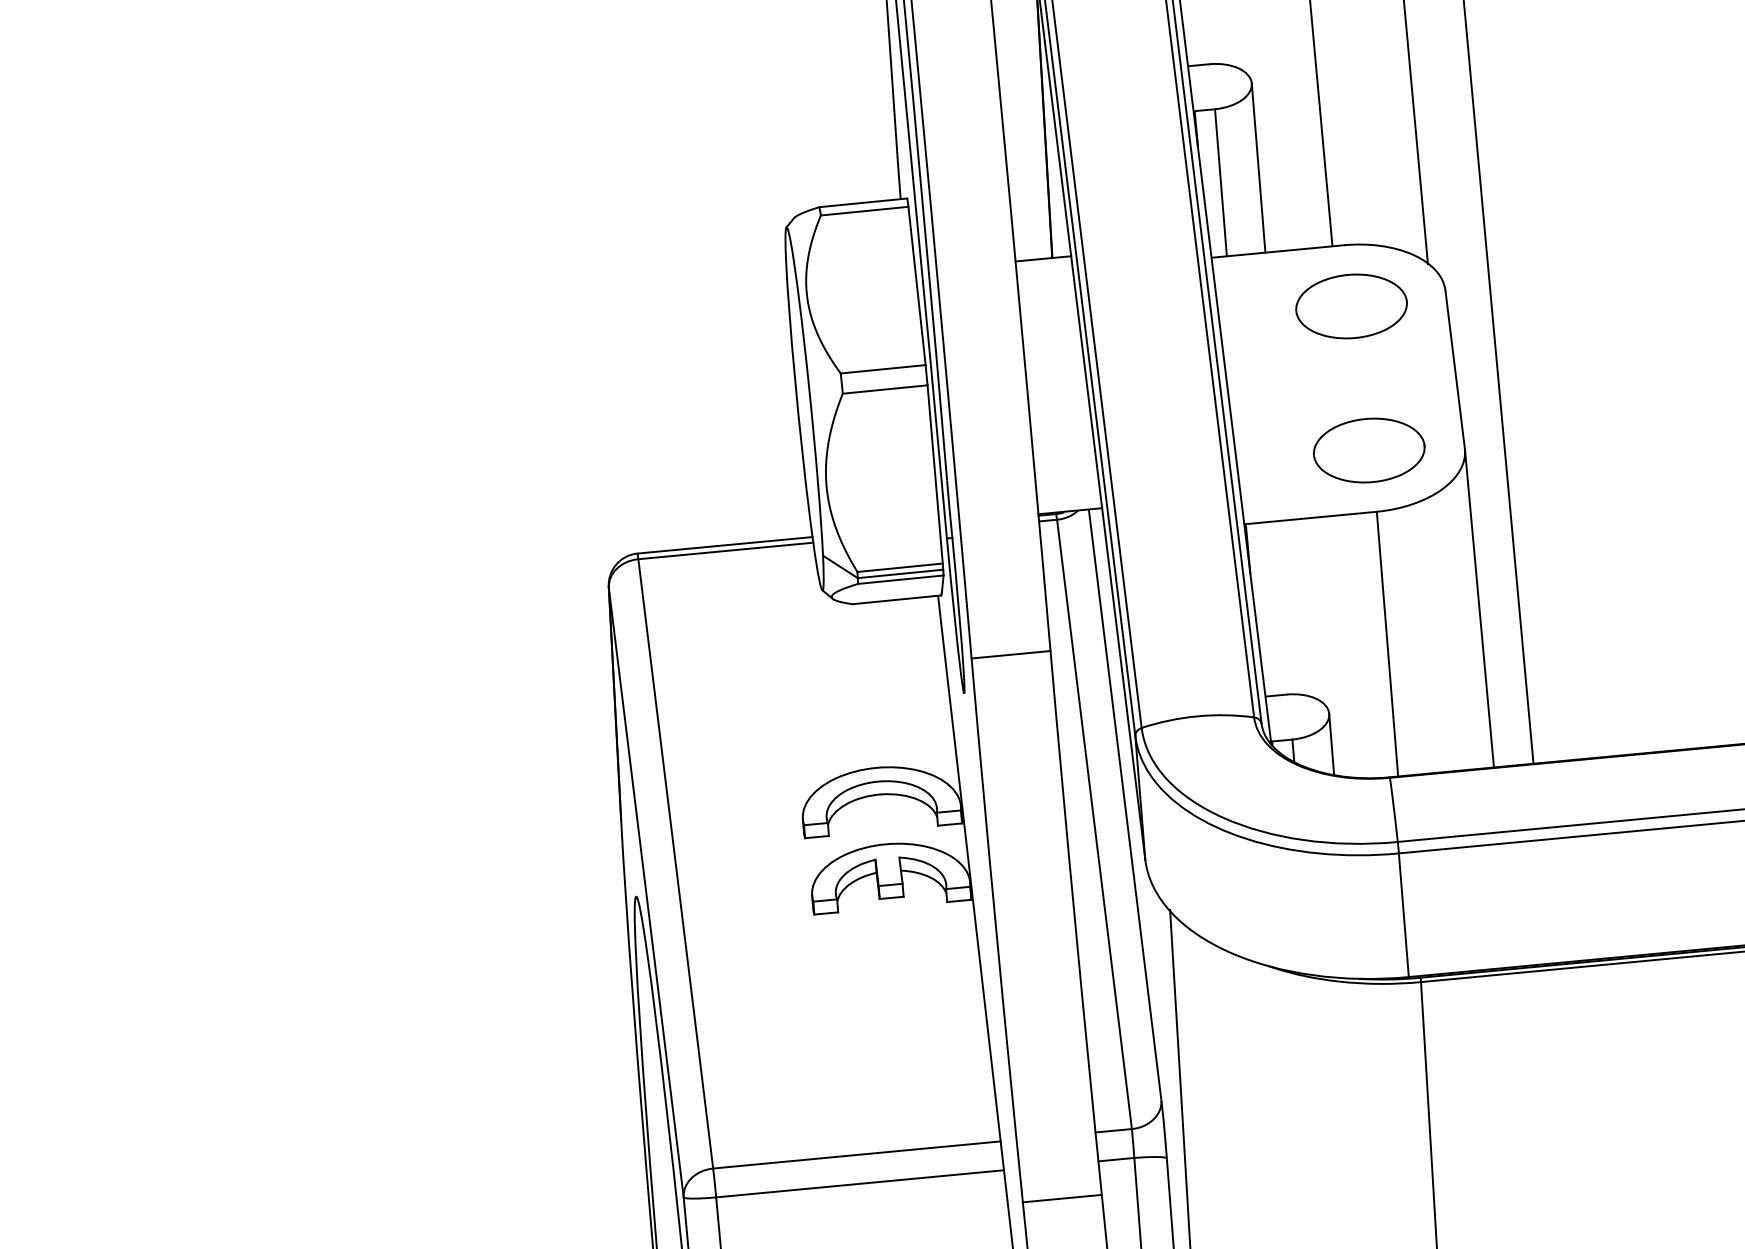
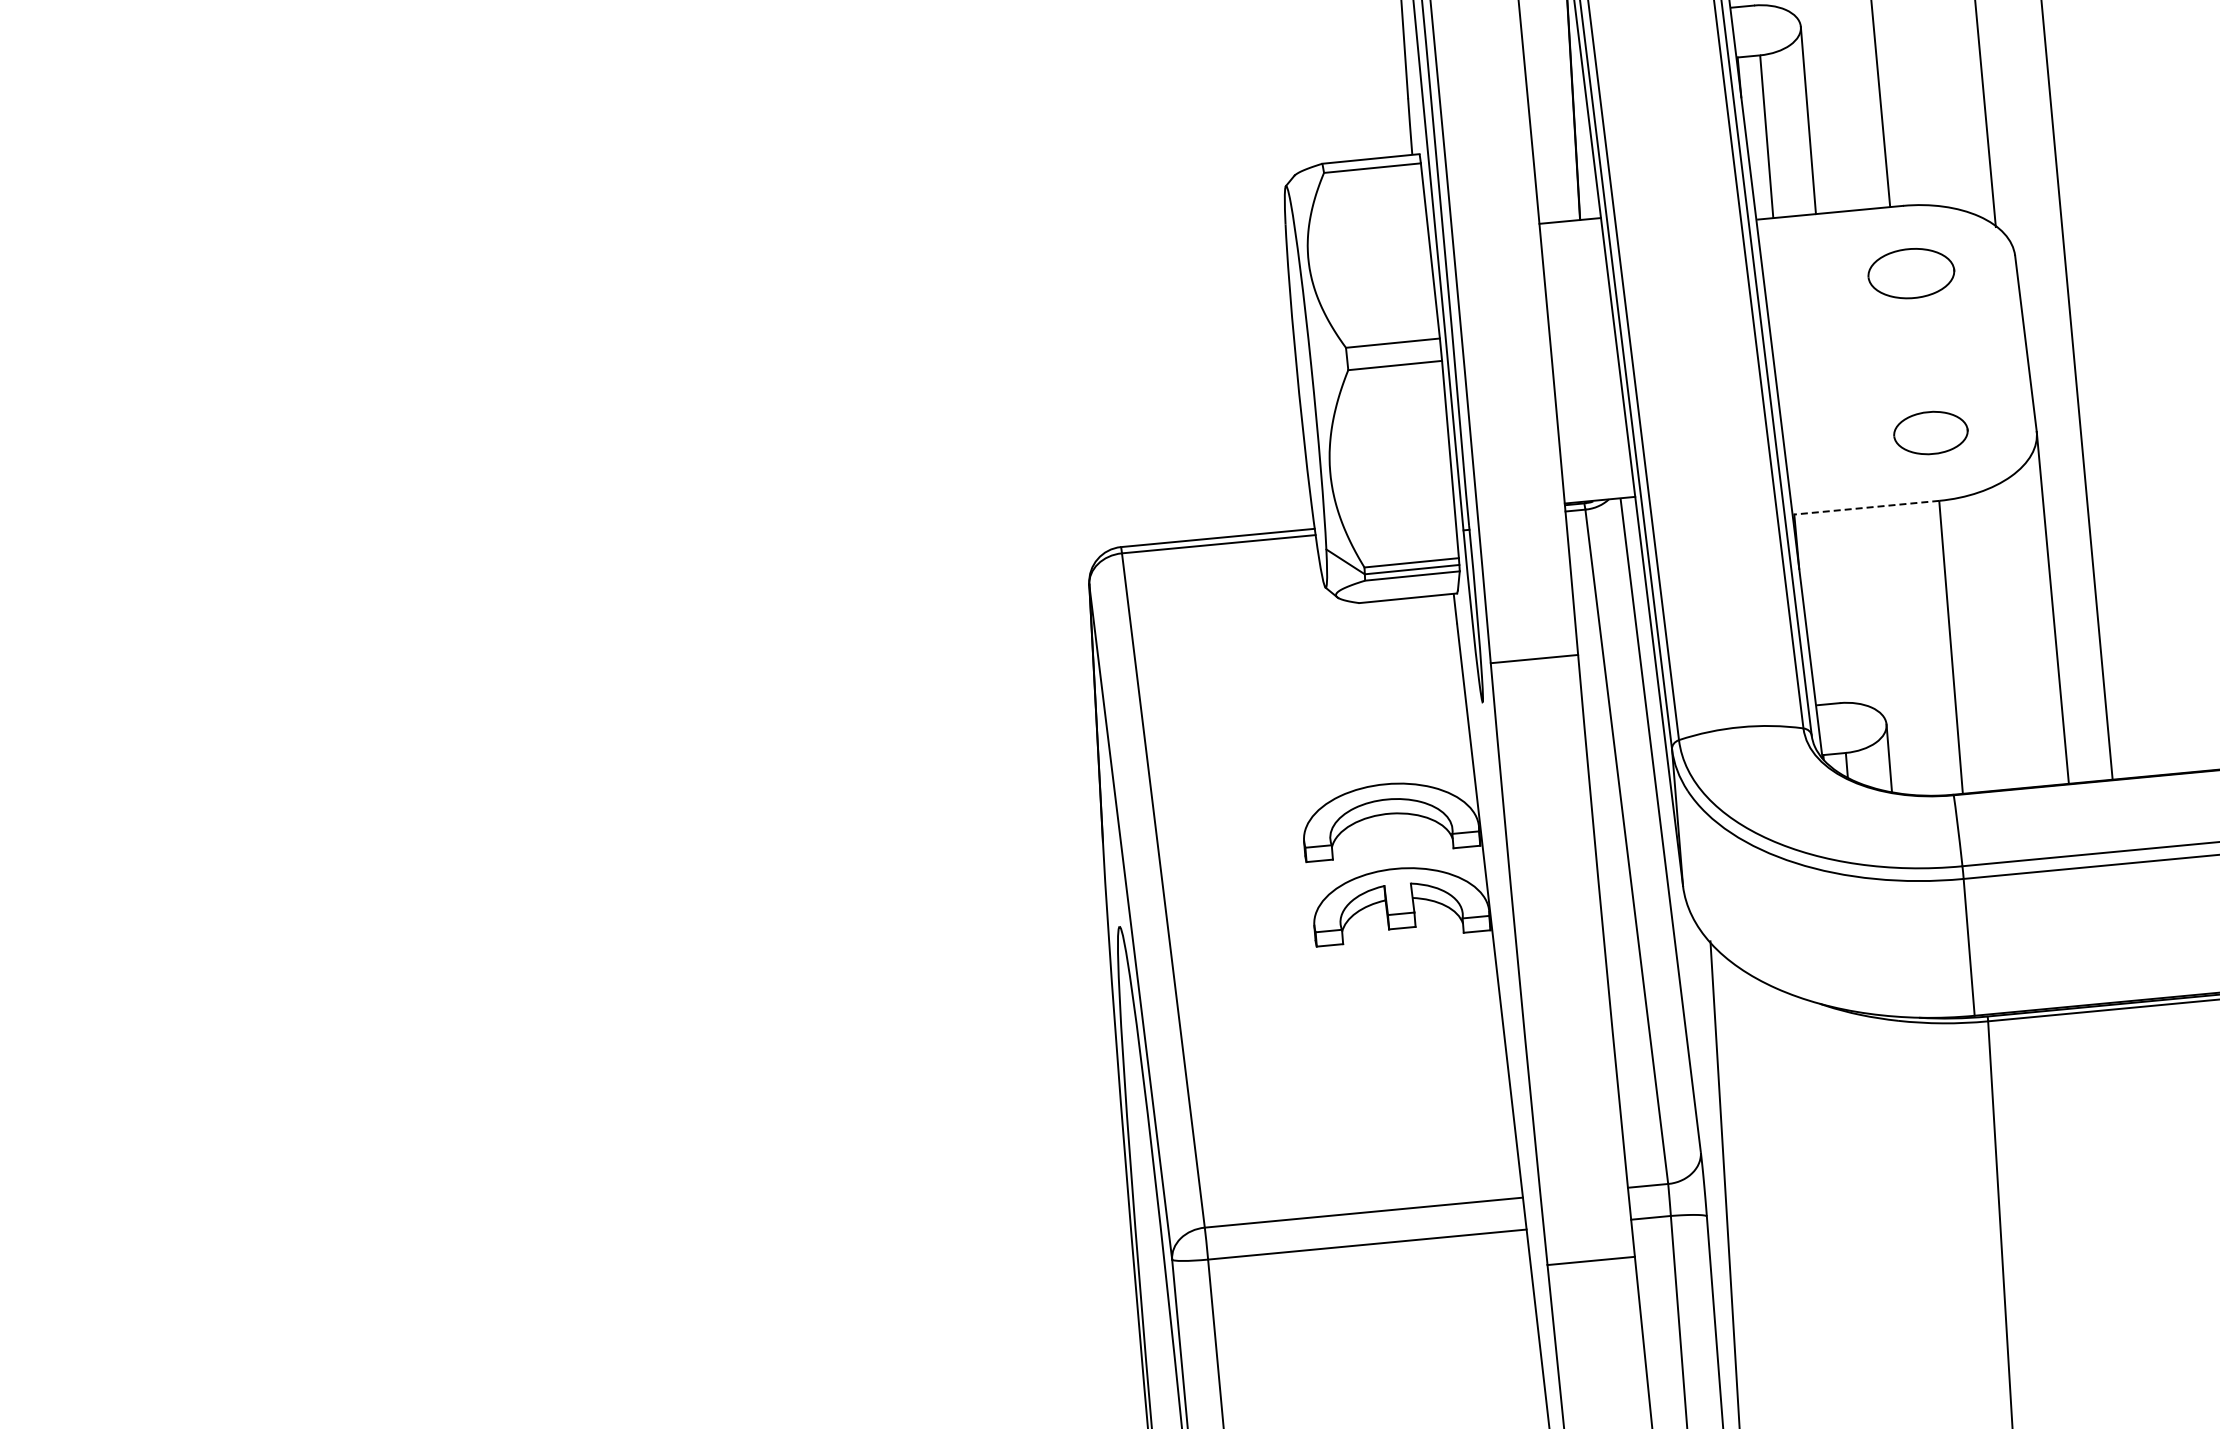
part: (1351, 306) -> (1911, 273), size x0.7
part: (1368, 450) -> (1930, 432), size x0.6
line: (1311, 517) -> (1866, 507), solid -> dashed

